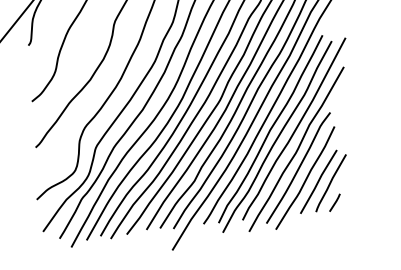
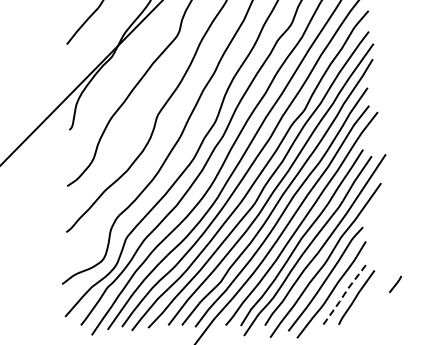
line: (317, 182) -> (343, 295), solid -> dashed
line: (334, 202) -> (395, 284), moved

